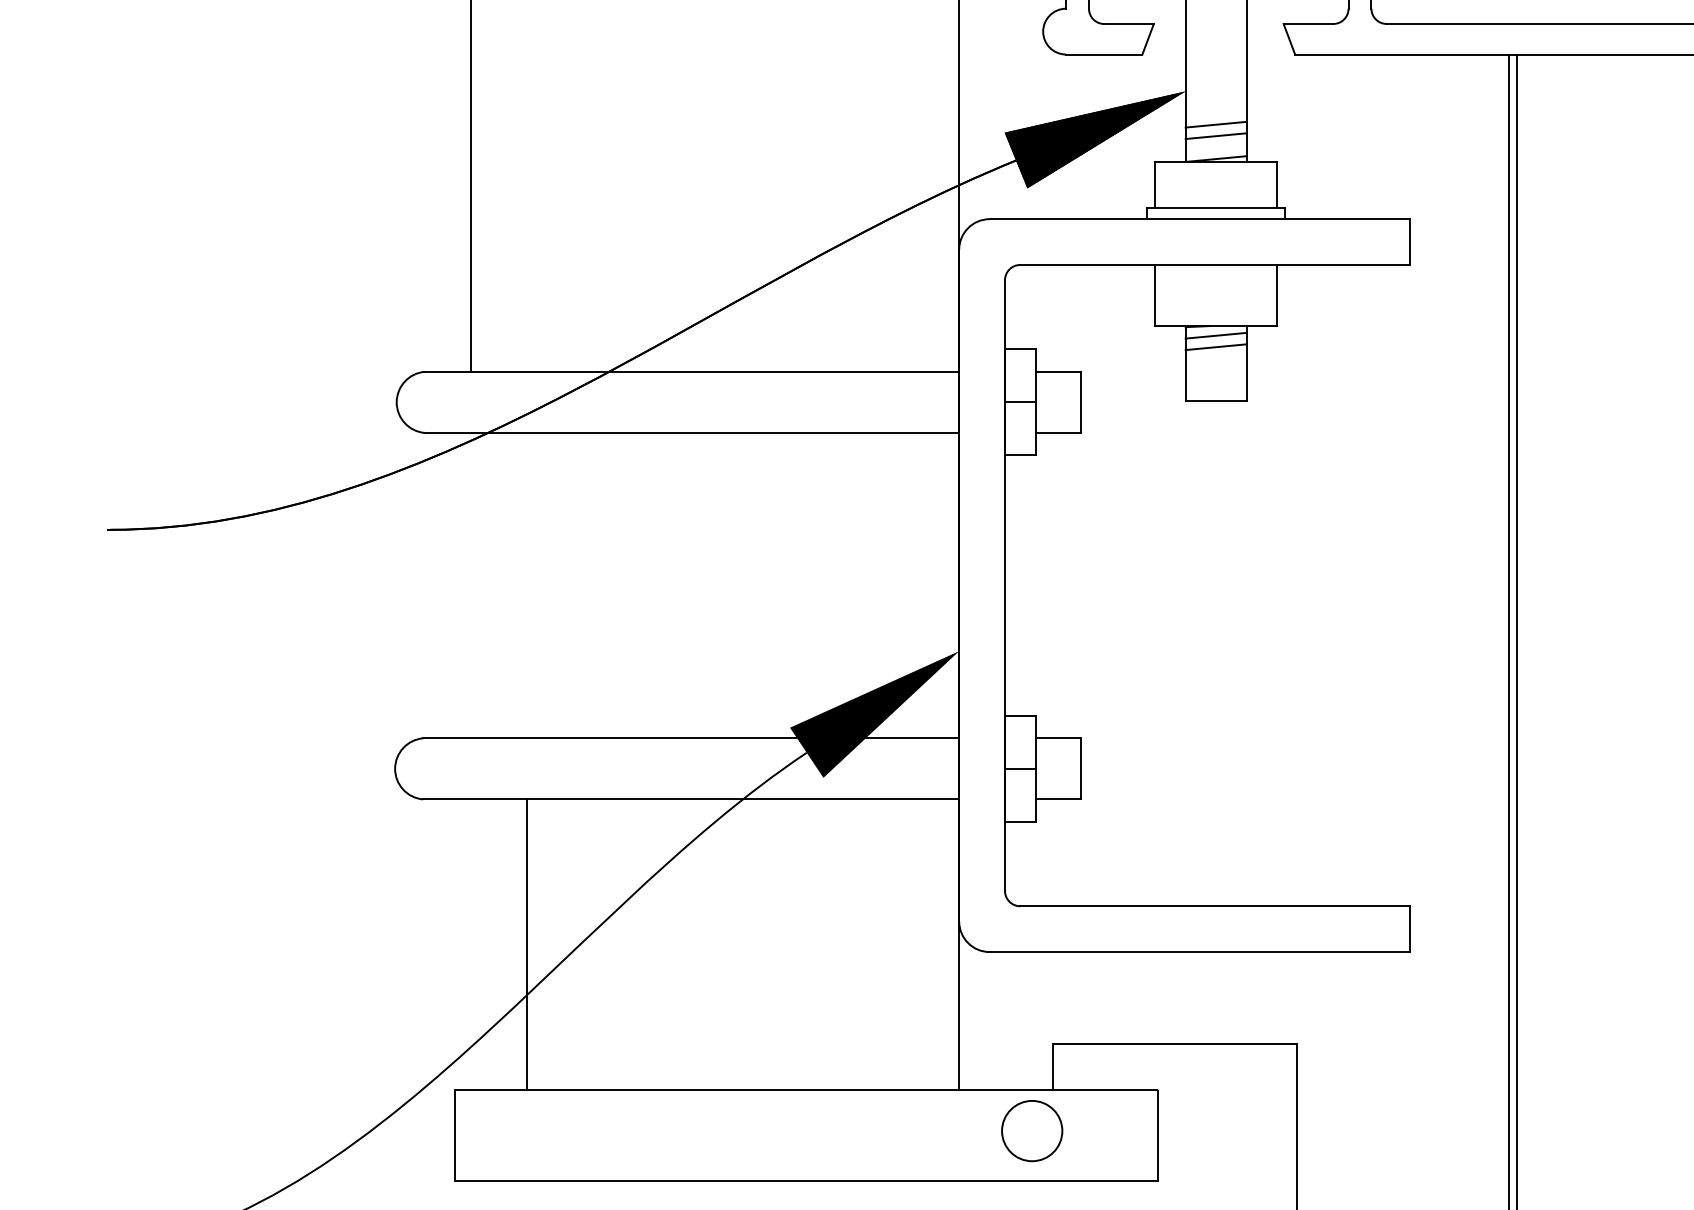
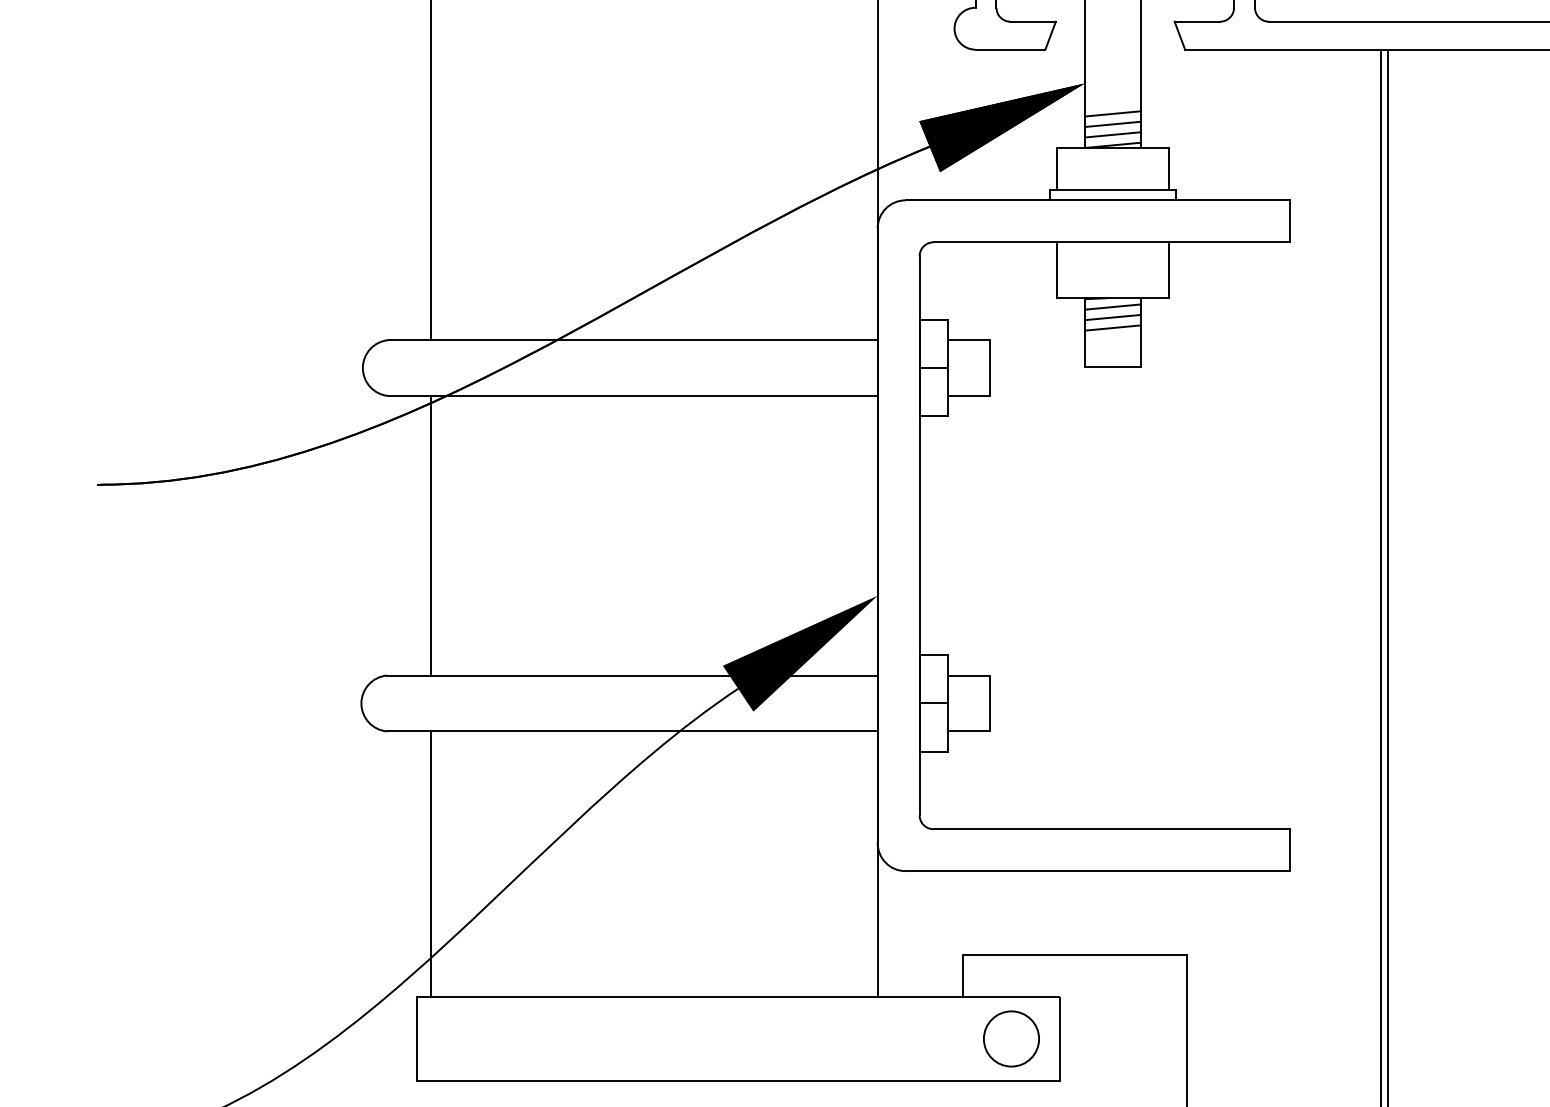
line: (1215, 147) -> (1112, 134), added
line: (1215, 358) -> (1112, 327), added
line: (470, 585) -> (430, 535), added
line: (527, 944) -> (430, 864), moved
circle: (1032, 1130) -> (1011, 1038), moved

